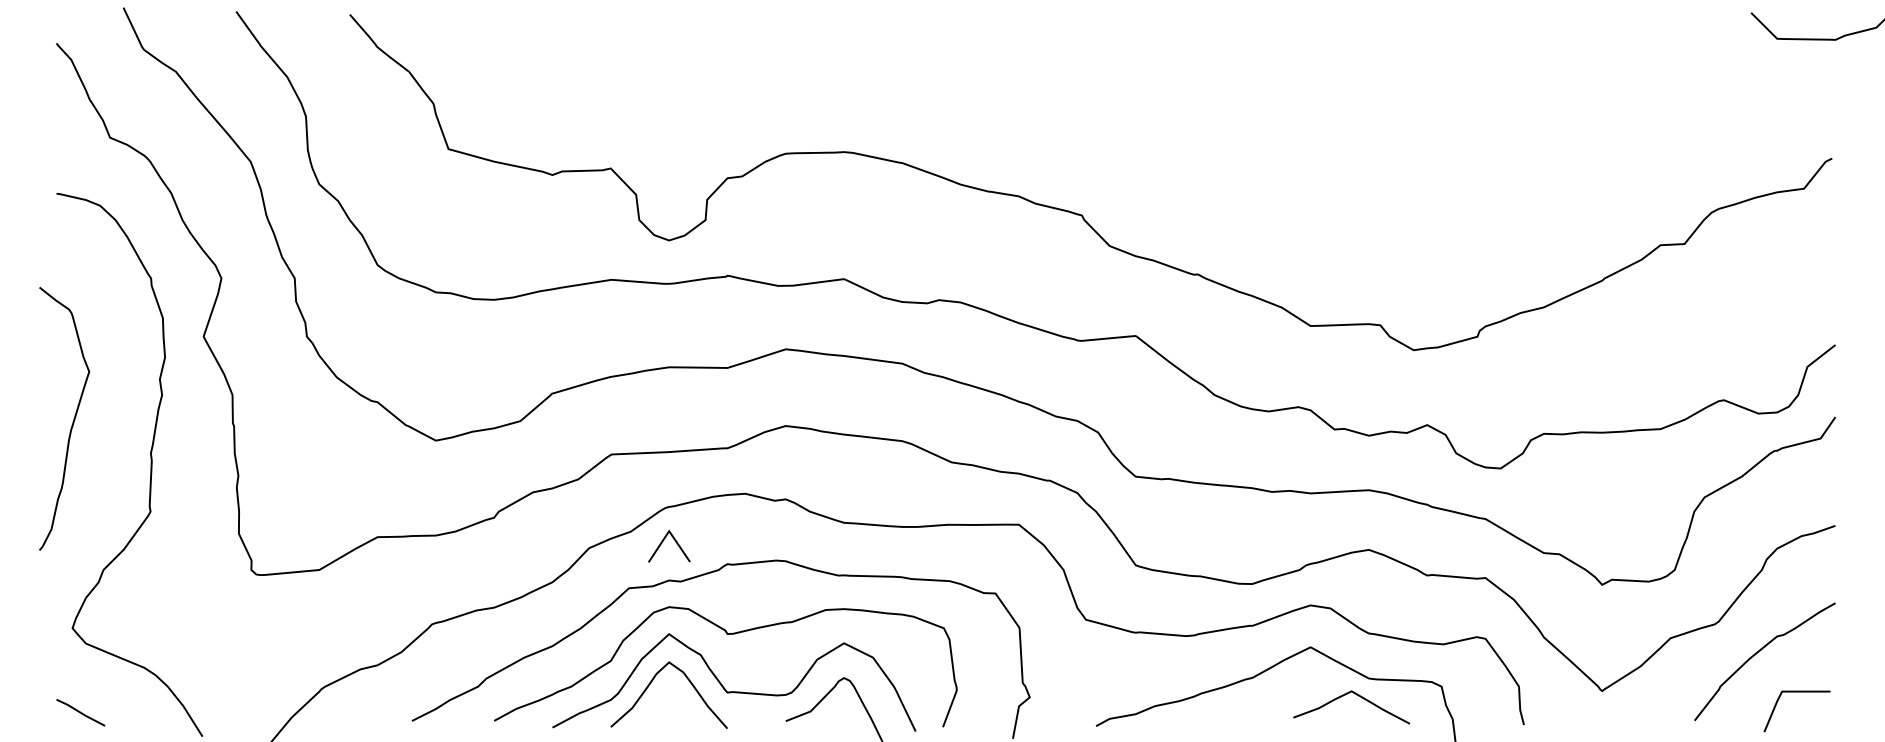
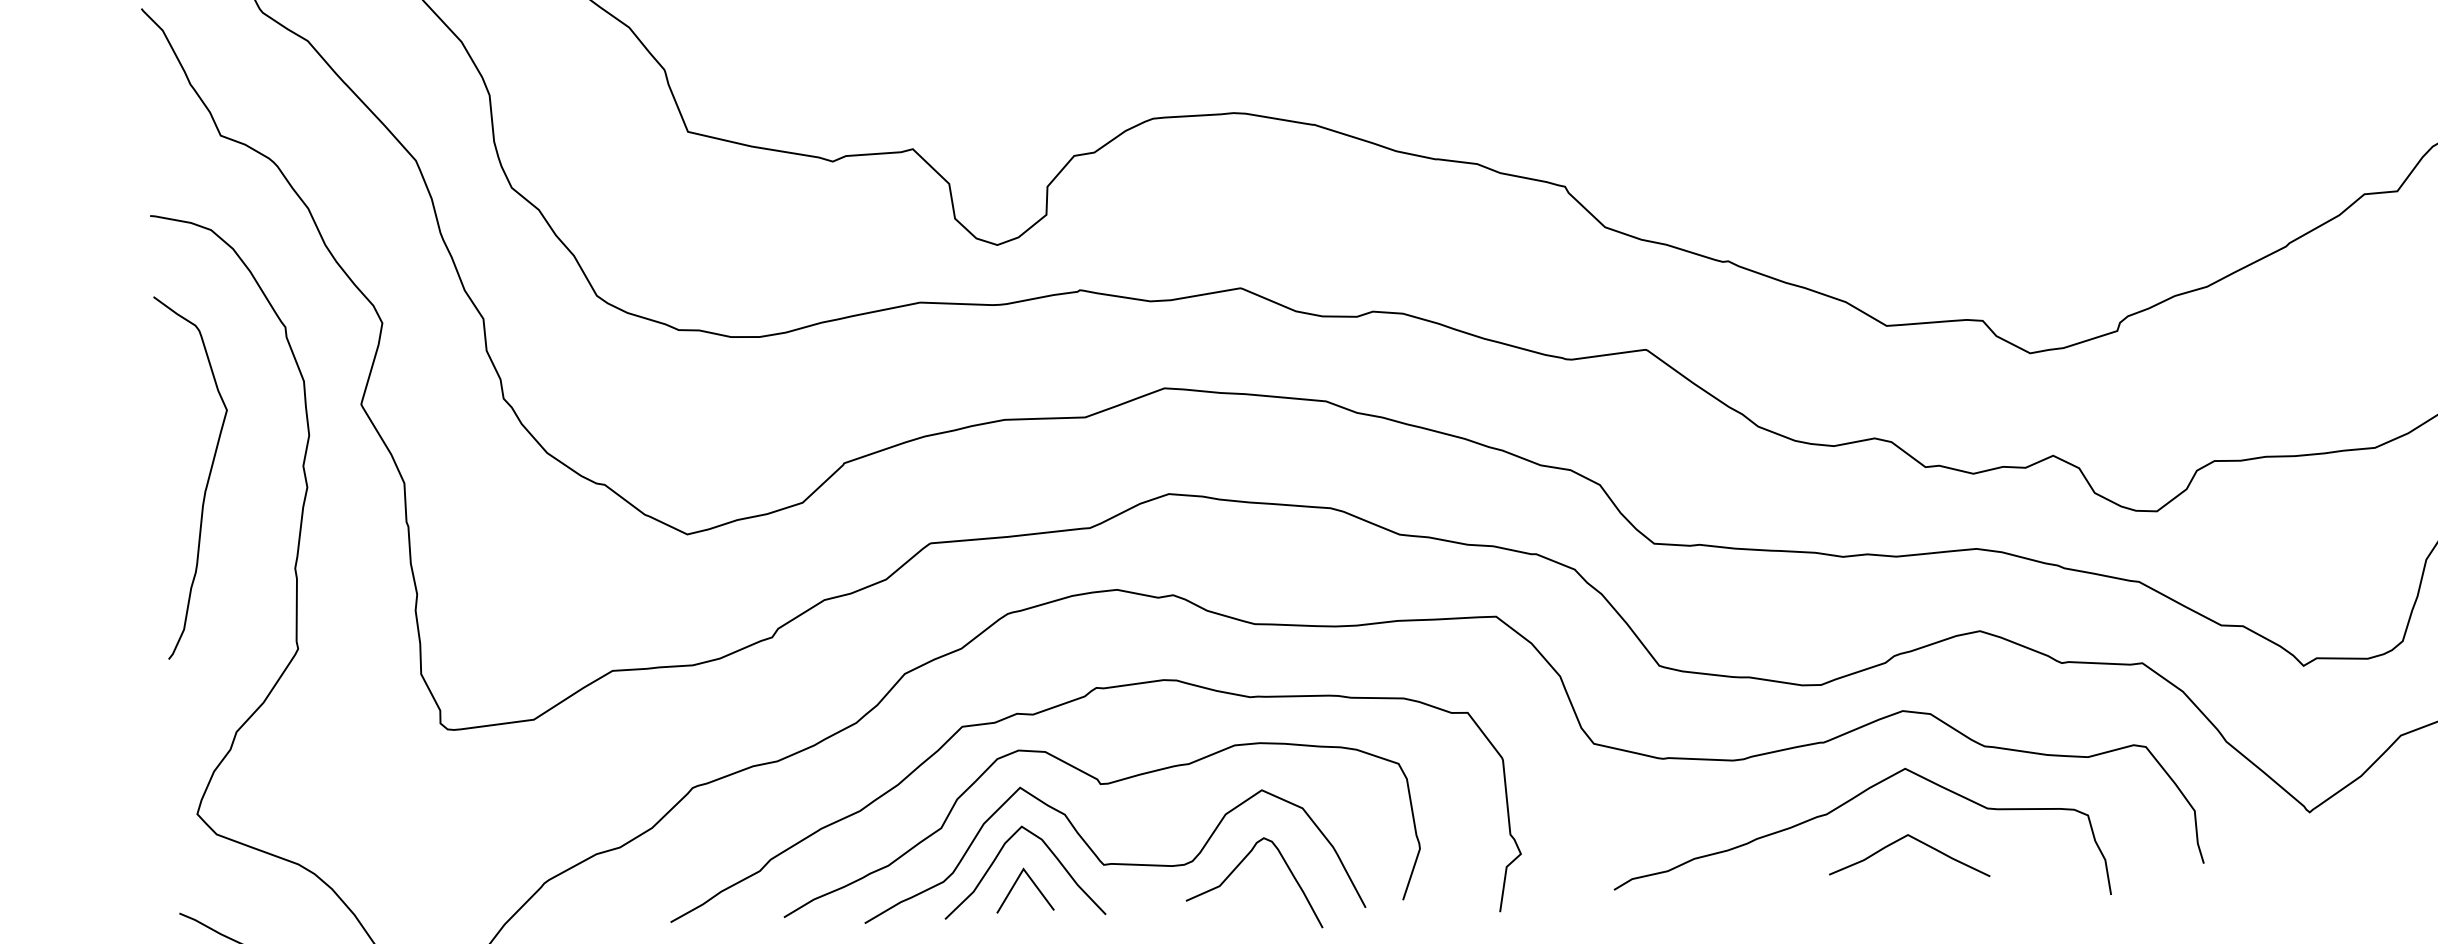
curve: (72, 421) -> (206, 479), moved
line: (675, 542) -> (1032, 884), moved
curve: (1356, 695) -> (1914, 840), moved

